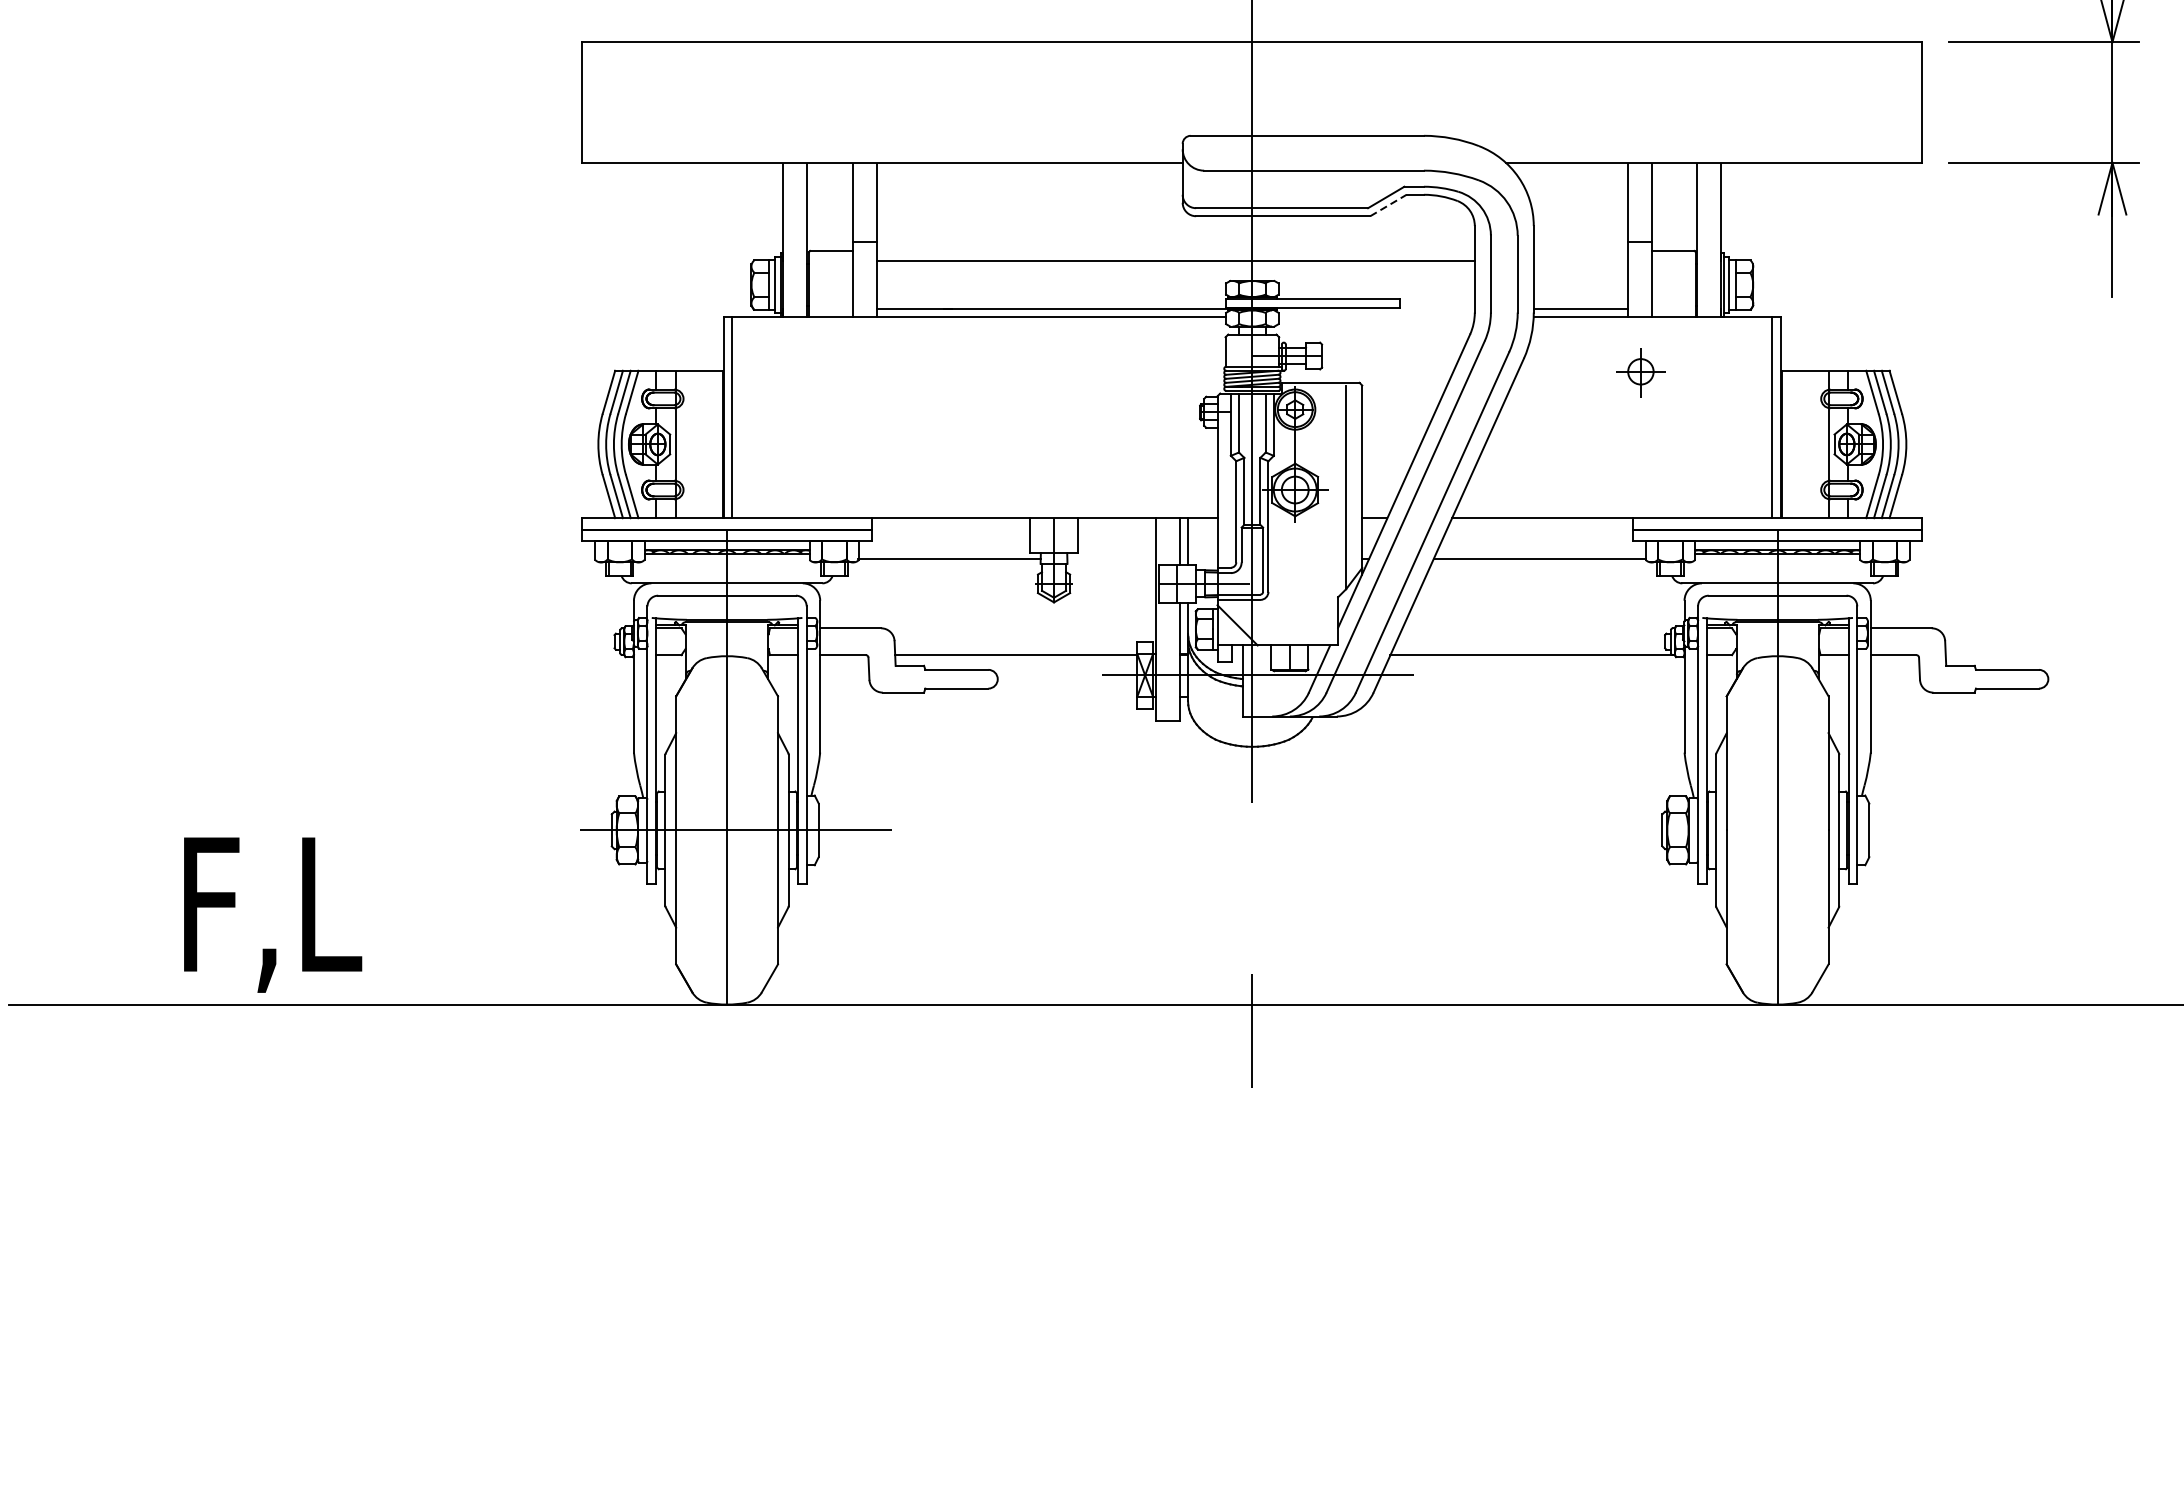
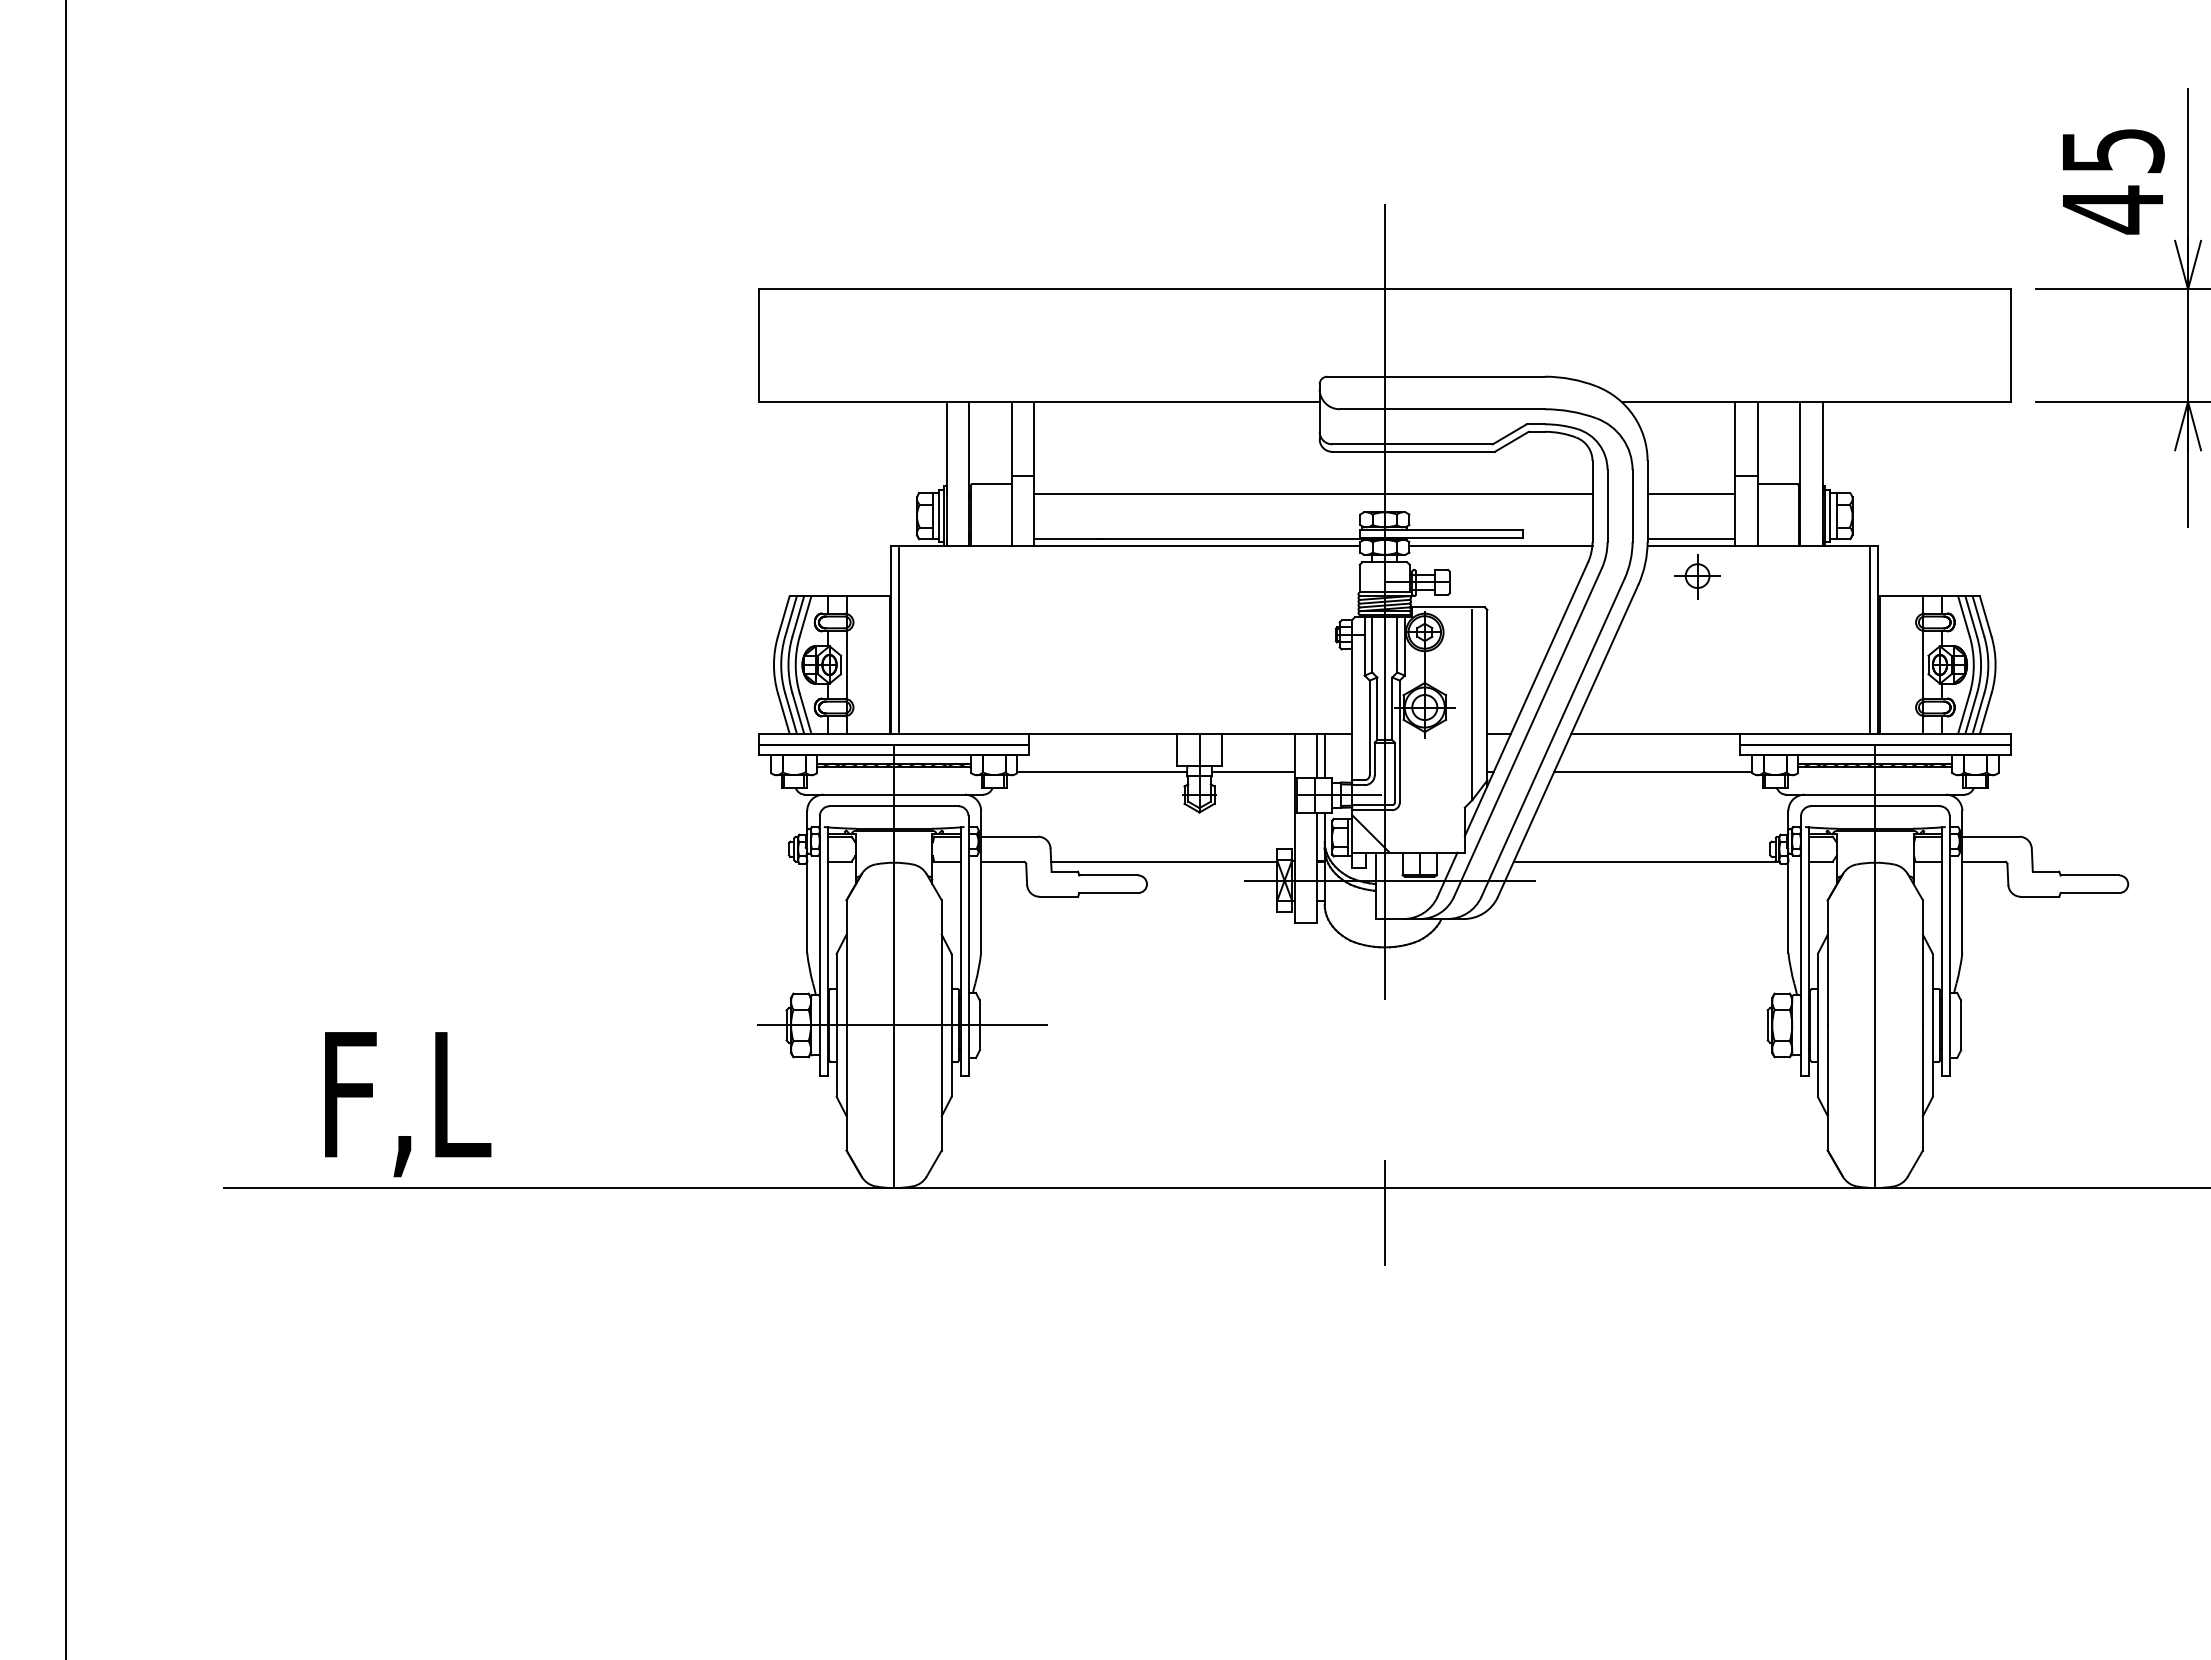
line: (1388, 205) -> (1511, 441), dashed -> solid
line: (1580, 260) -> (1691, 493), added
line: (1376, 317) -> (1500, 546), added
part: (1640, 372) -> (1697, 576), moved
line: (1110, 558) -> (1252, 771), added
text: (273, 915) -> (408, 1104), moved

